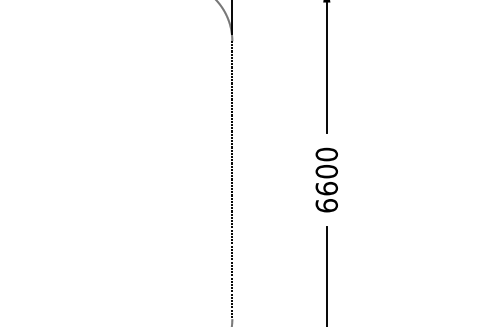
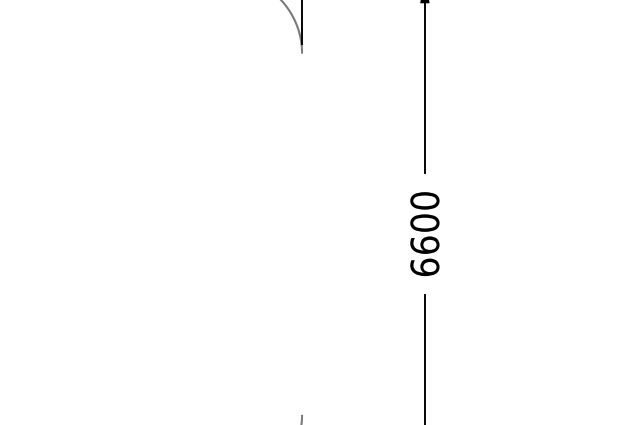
line: (232, 180) -> (302, 234), removed

